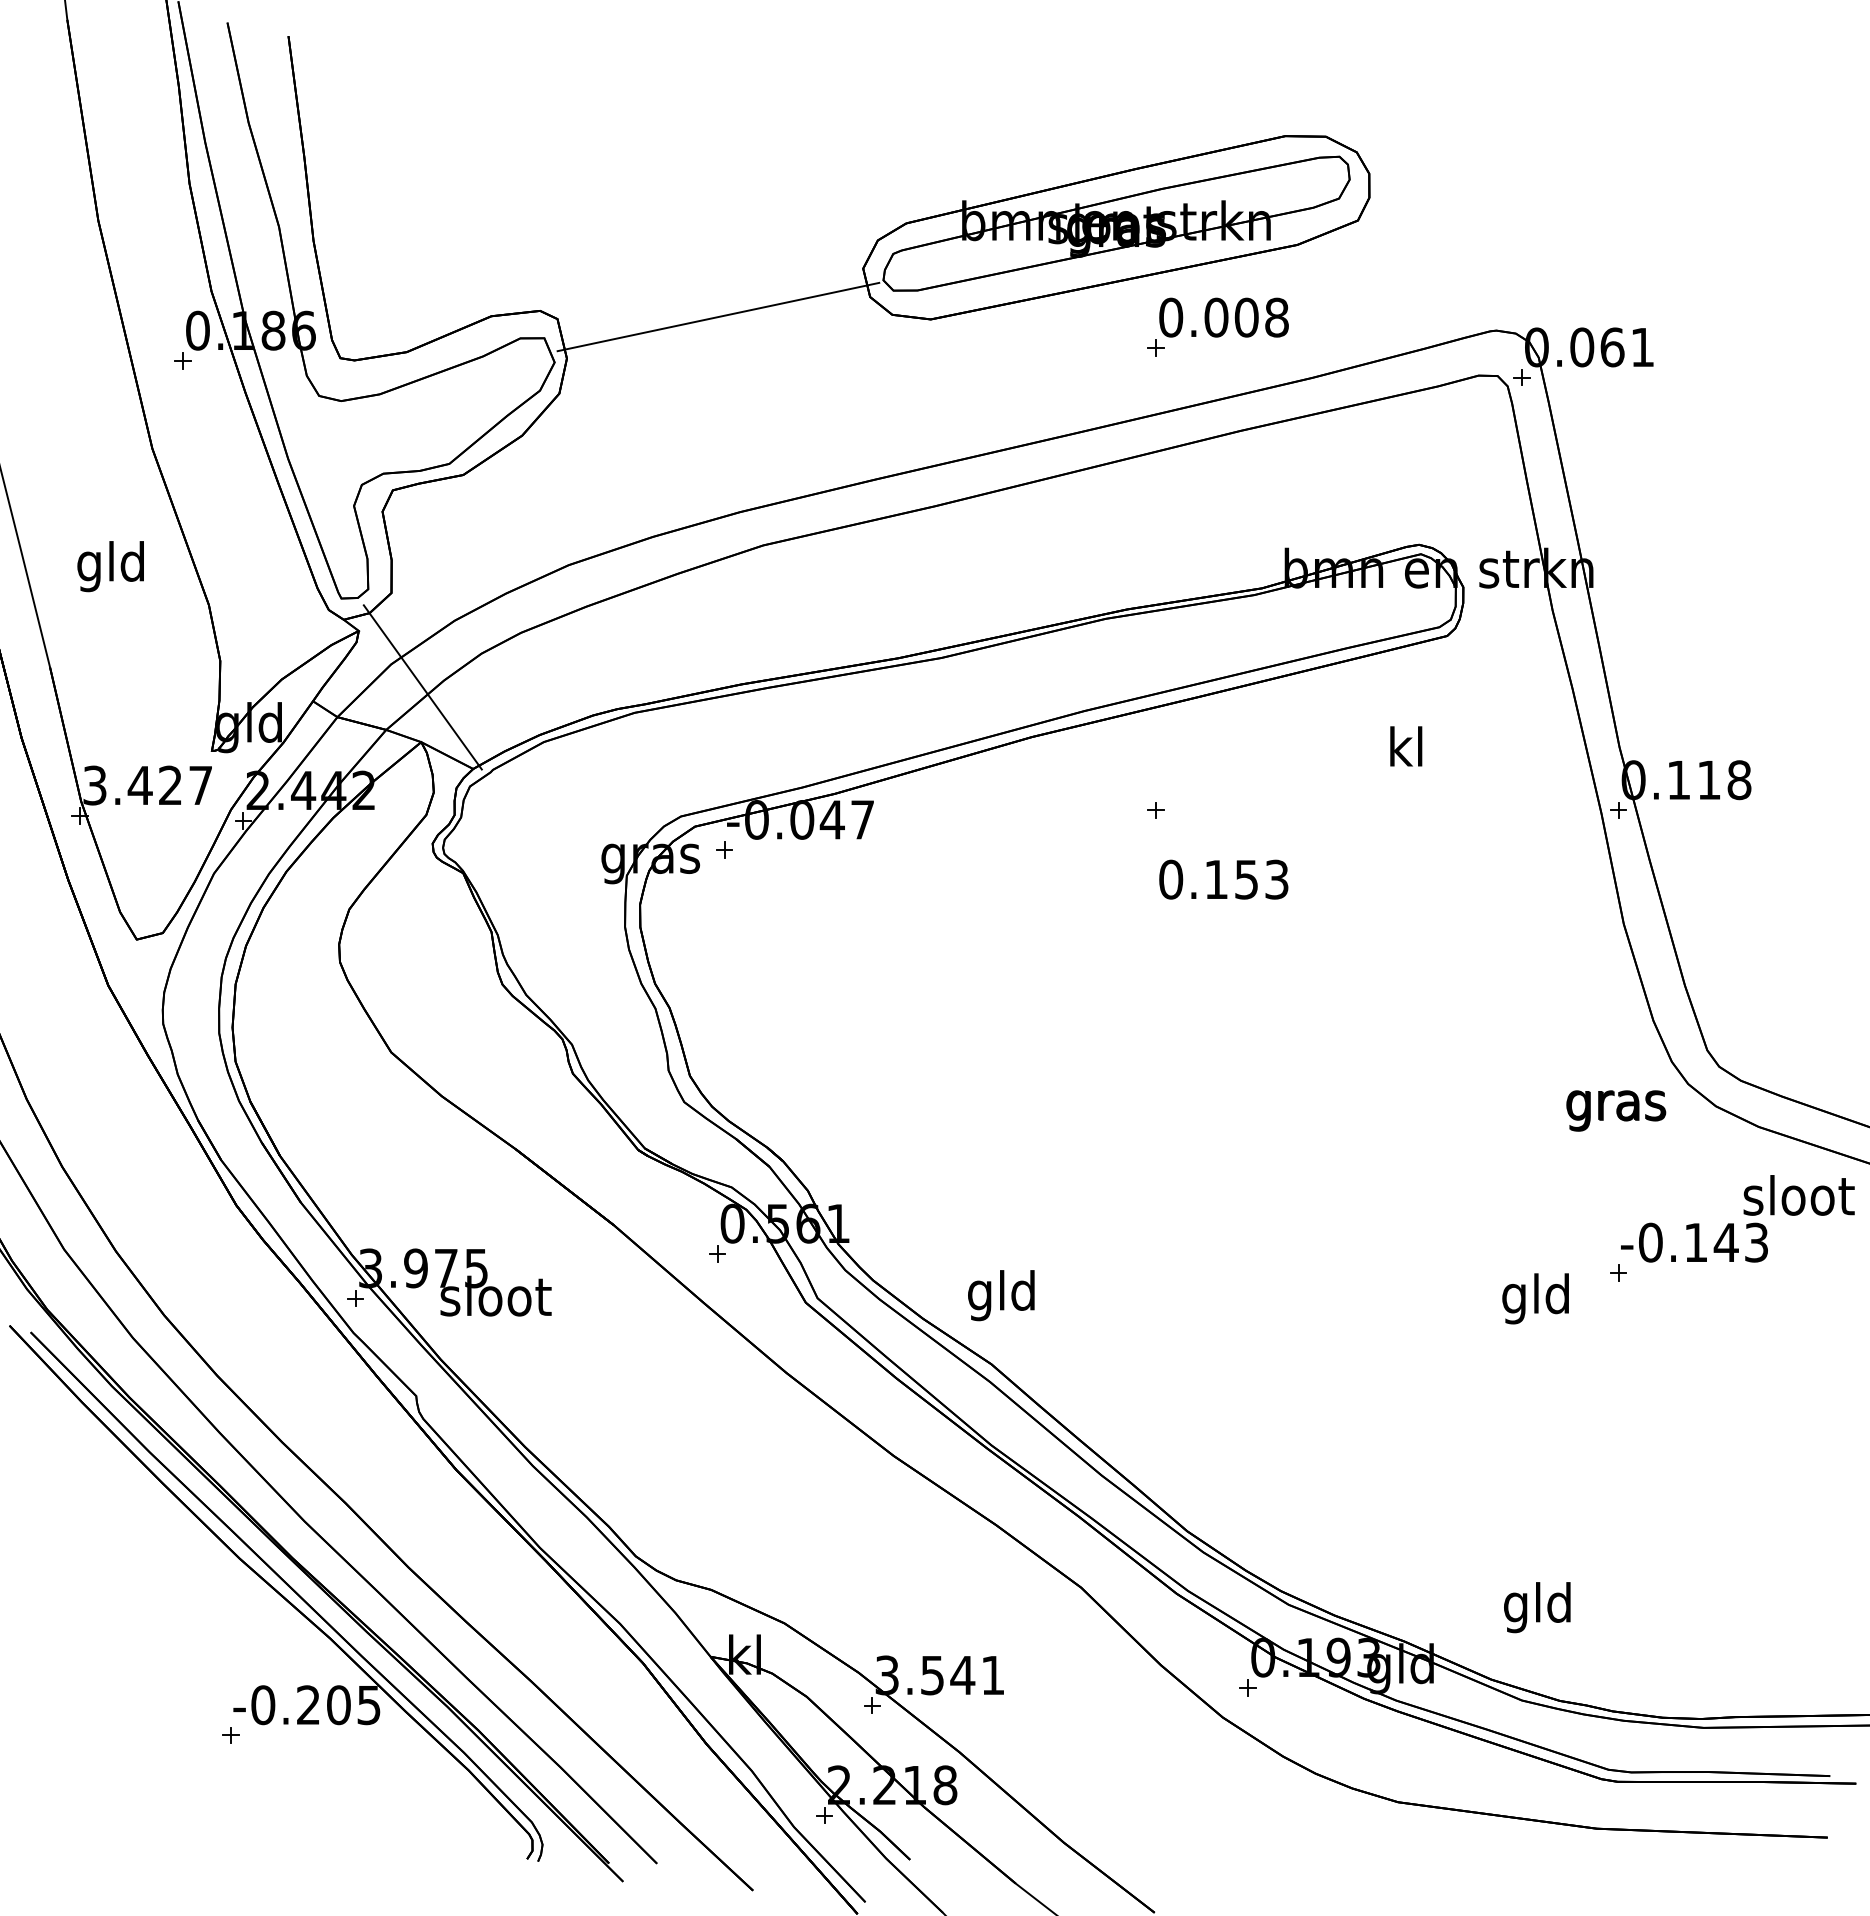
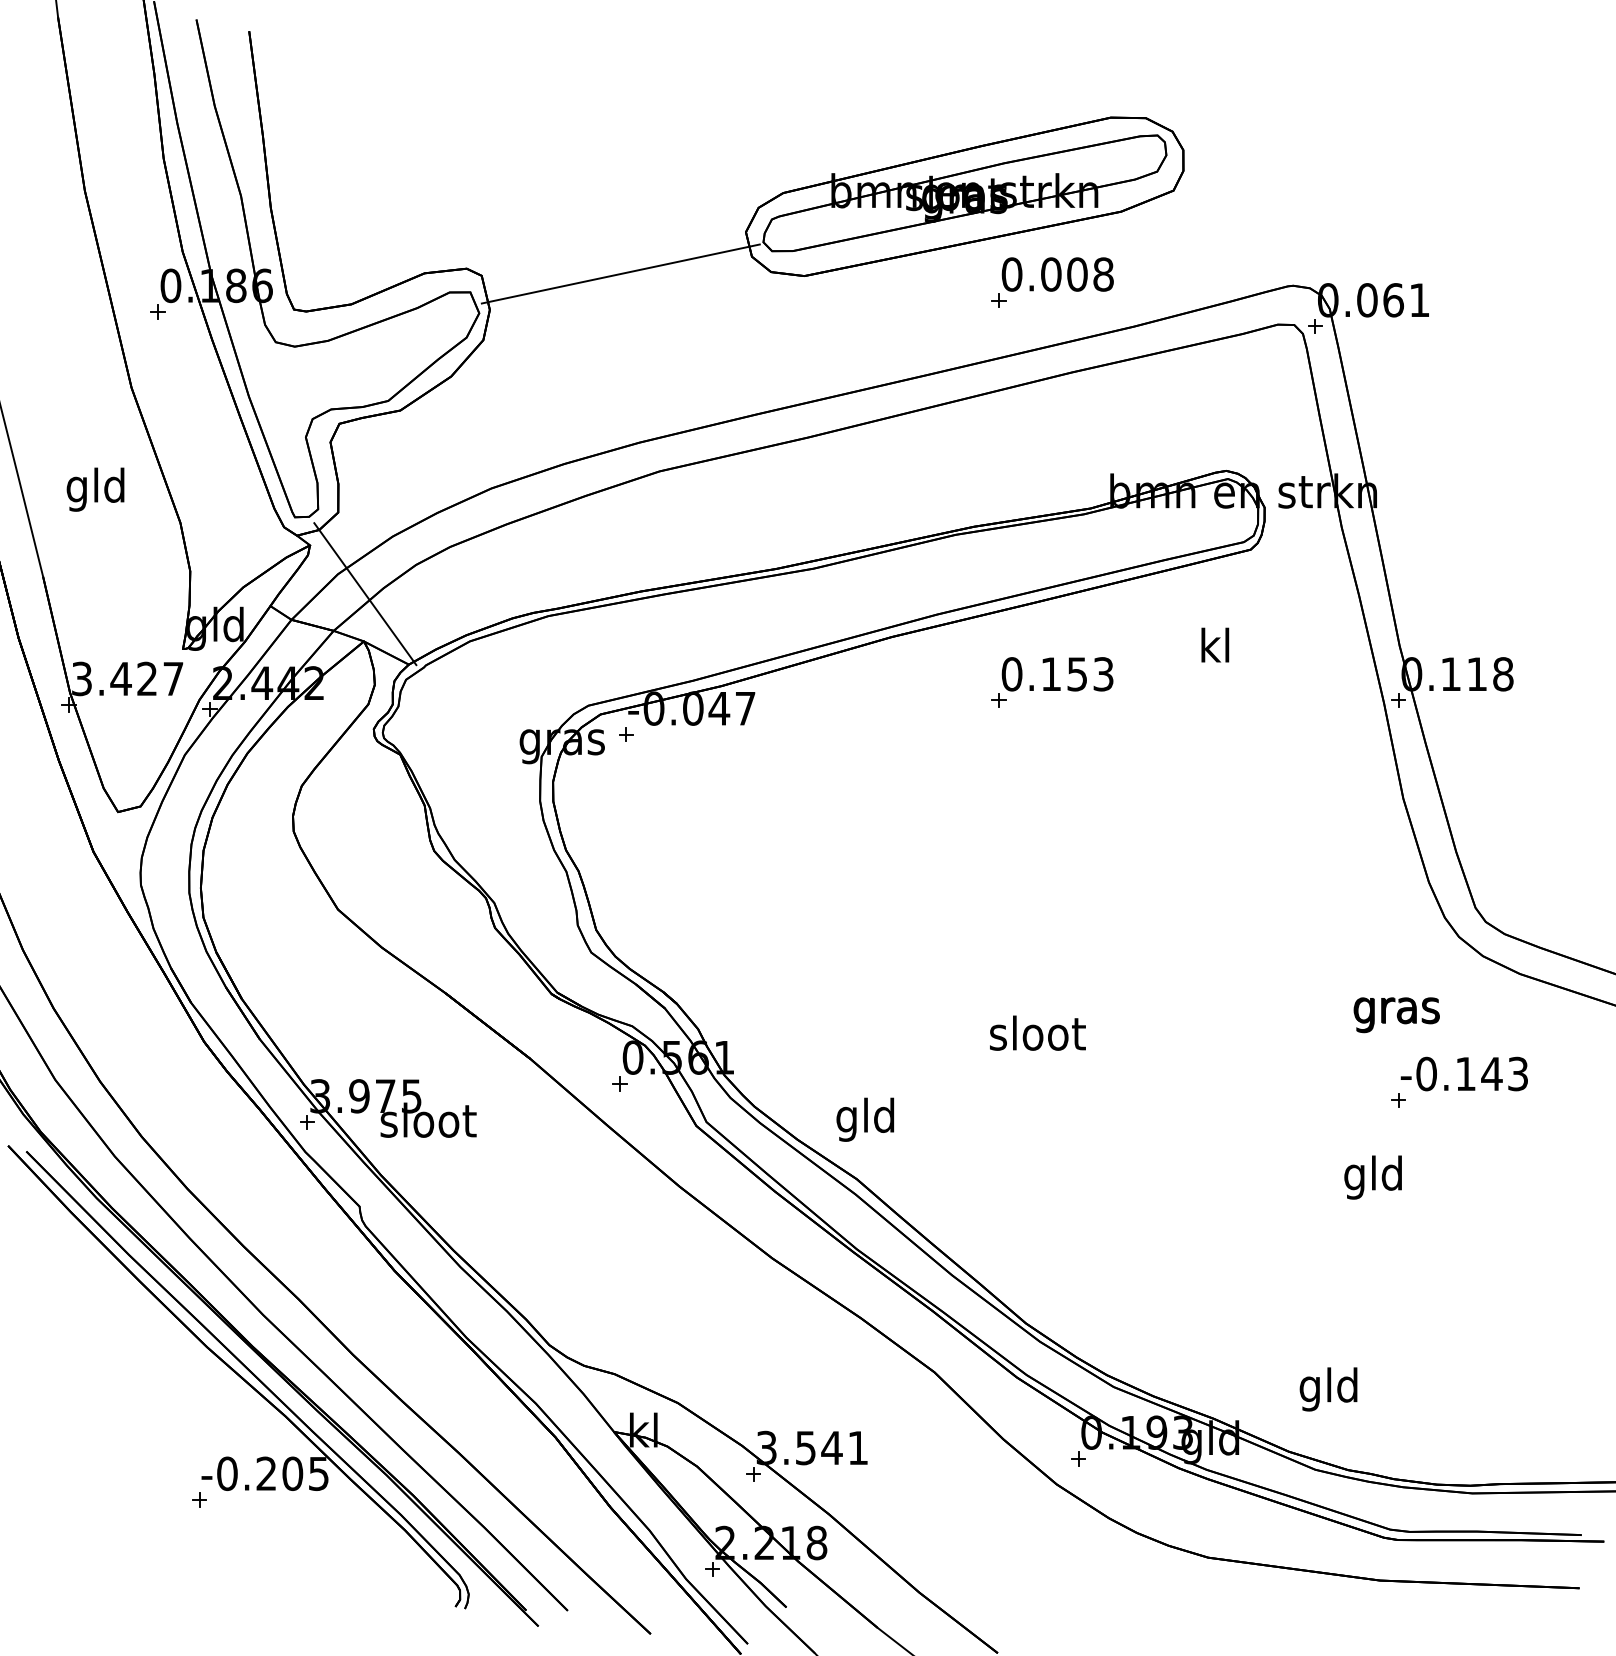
text: (1223, 879) -> (1057, 674), moved
text: (1615, 1111) -> (1396, 1015), moved
text: (1798, 1194) -> (1037, 1032), moved
text: (1534, 1298) -> (1372, 1177), moved

